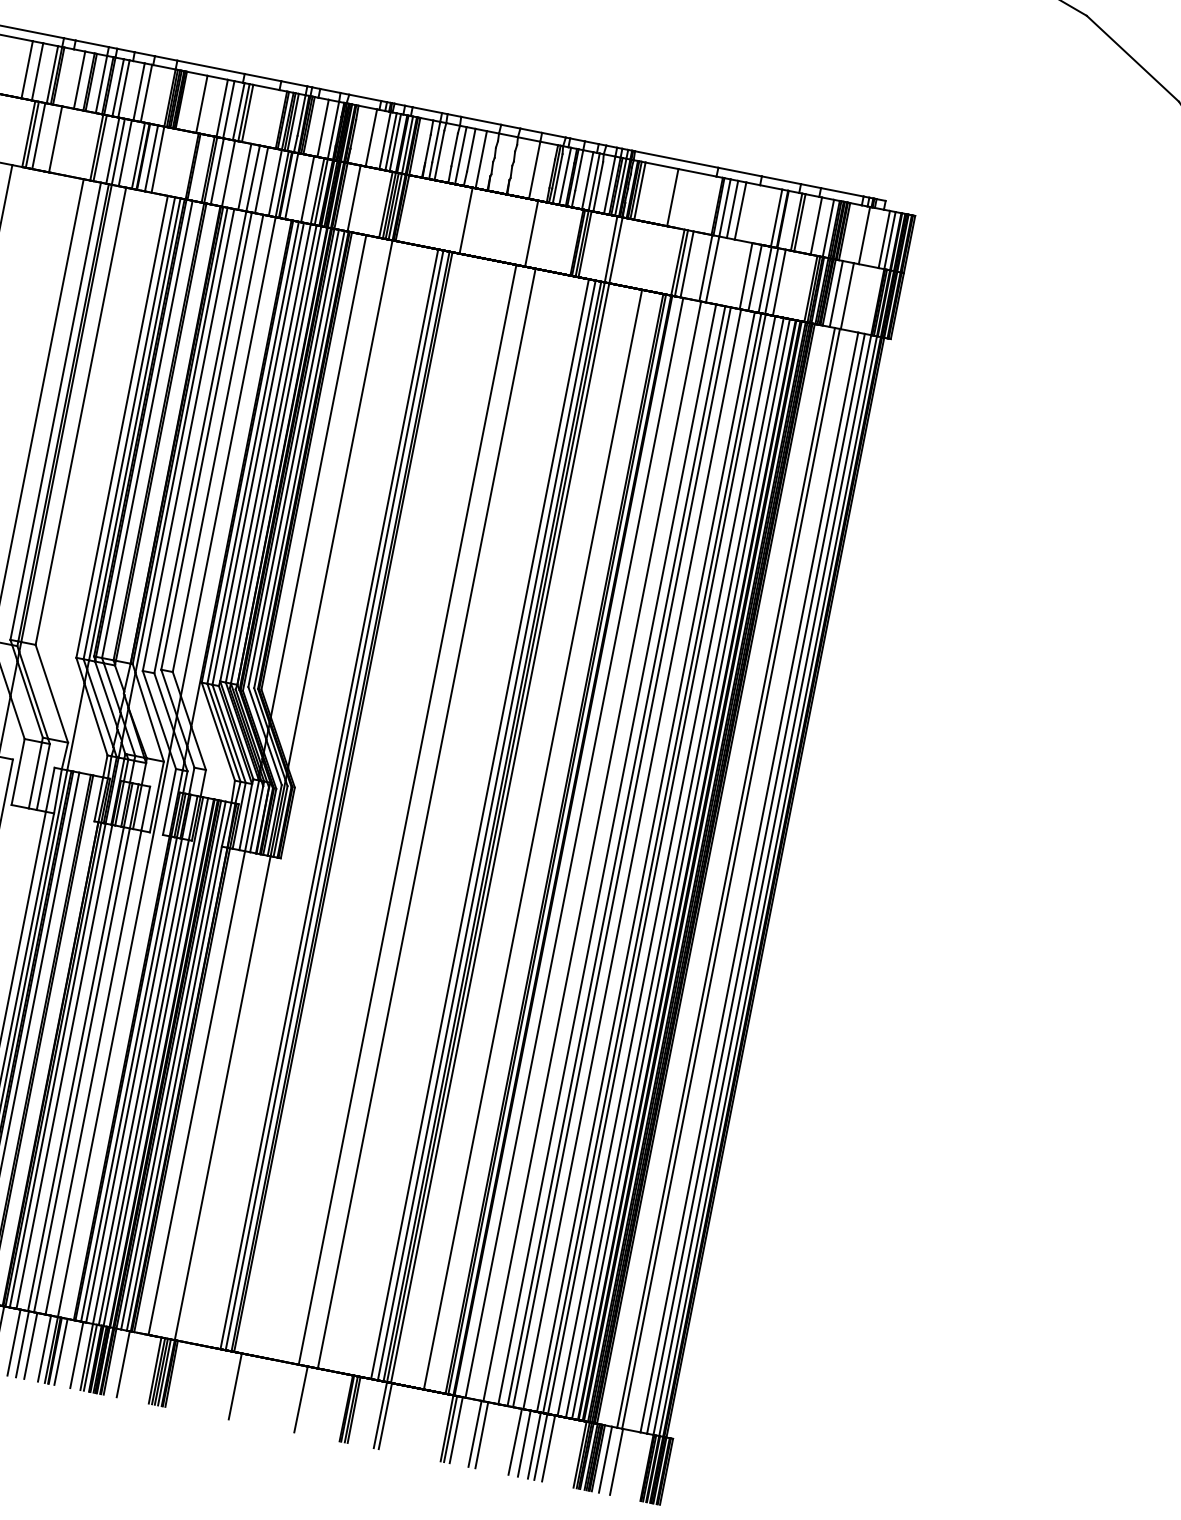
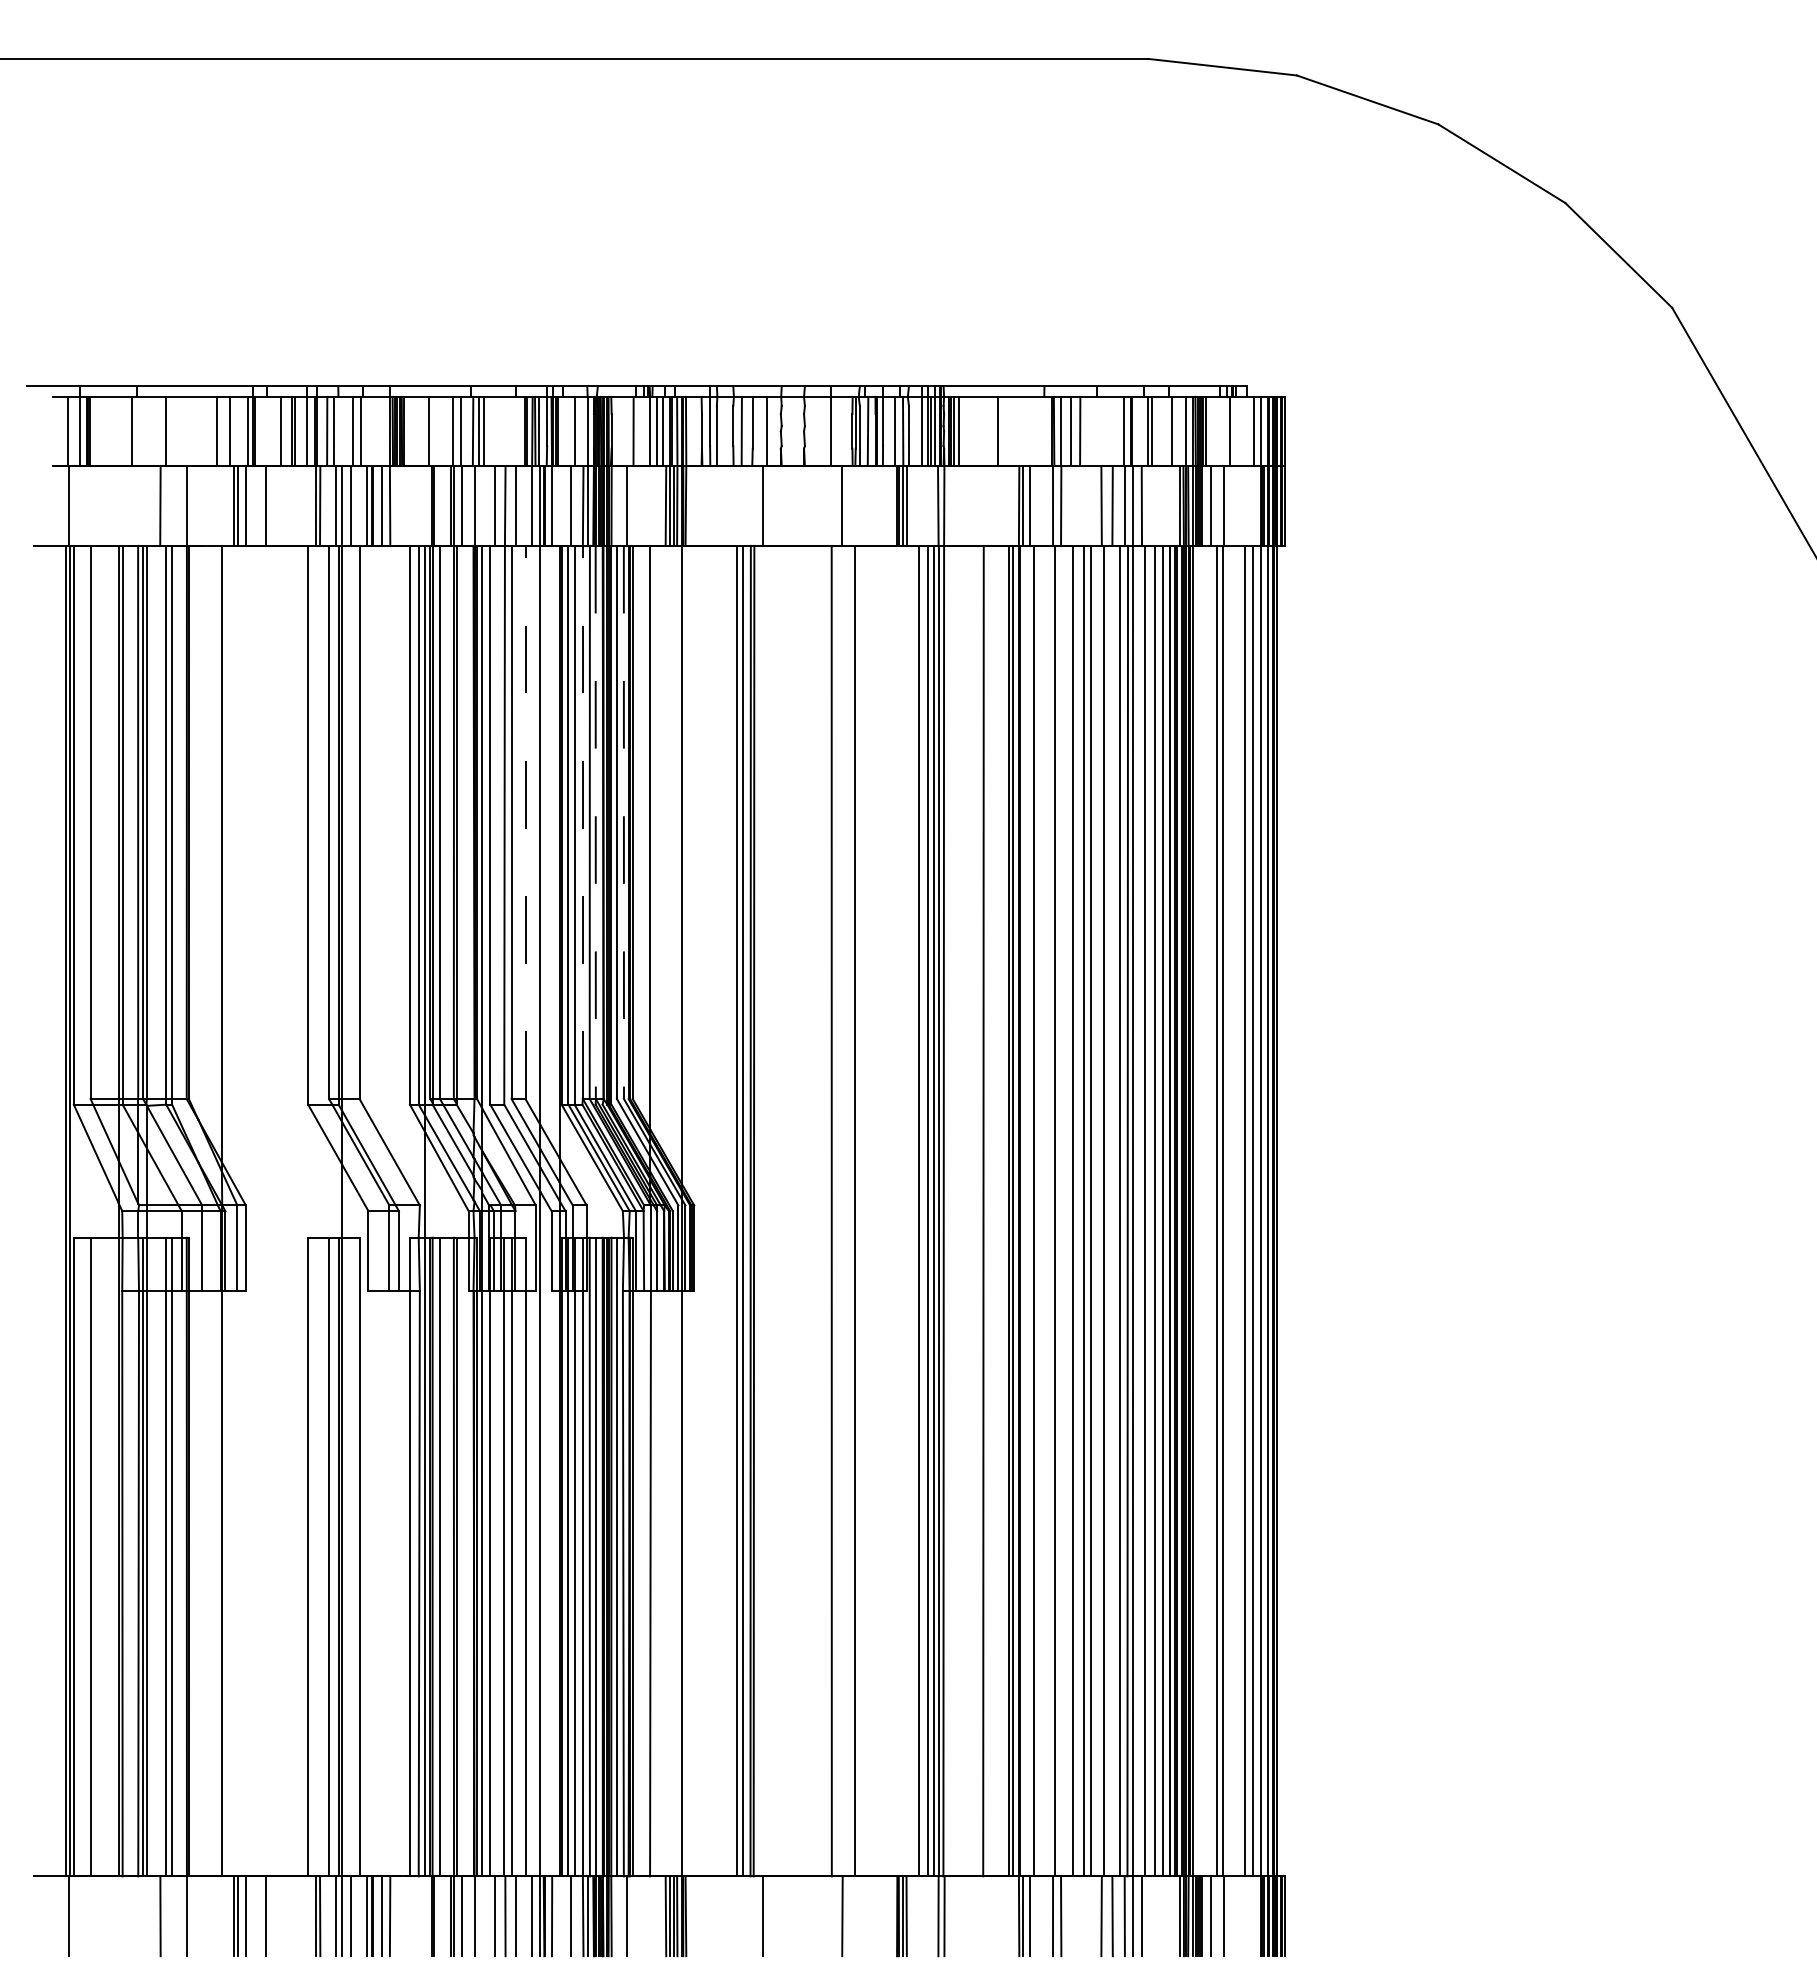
line: (218, 443) -> (525, 822), solid -> dashed
line: (265, 452) -> (582, 822), solid -> dashed
line: (275, 454) -> (595, 822), solid -> dashed
line: (299, 459) -> (623, 822), solid -> dashed

